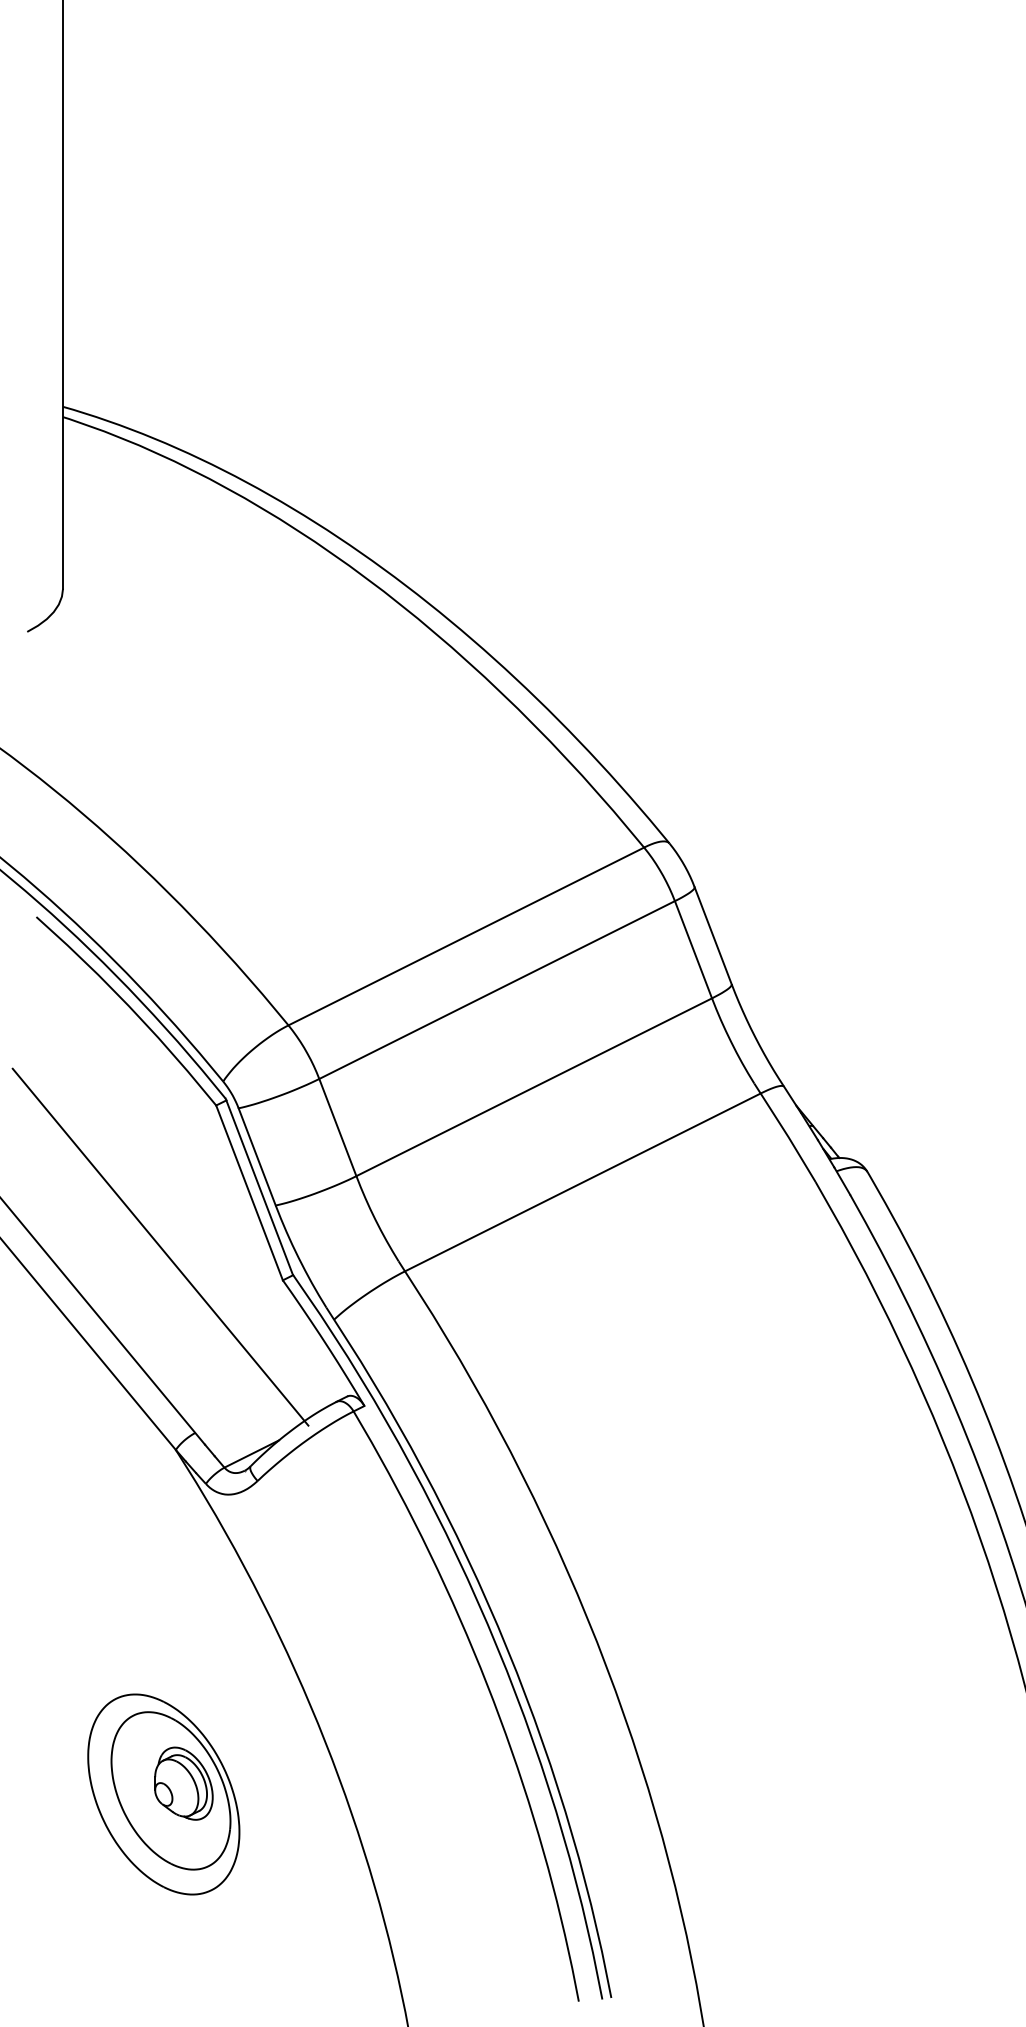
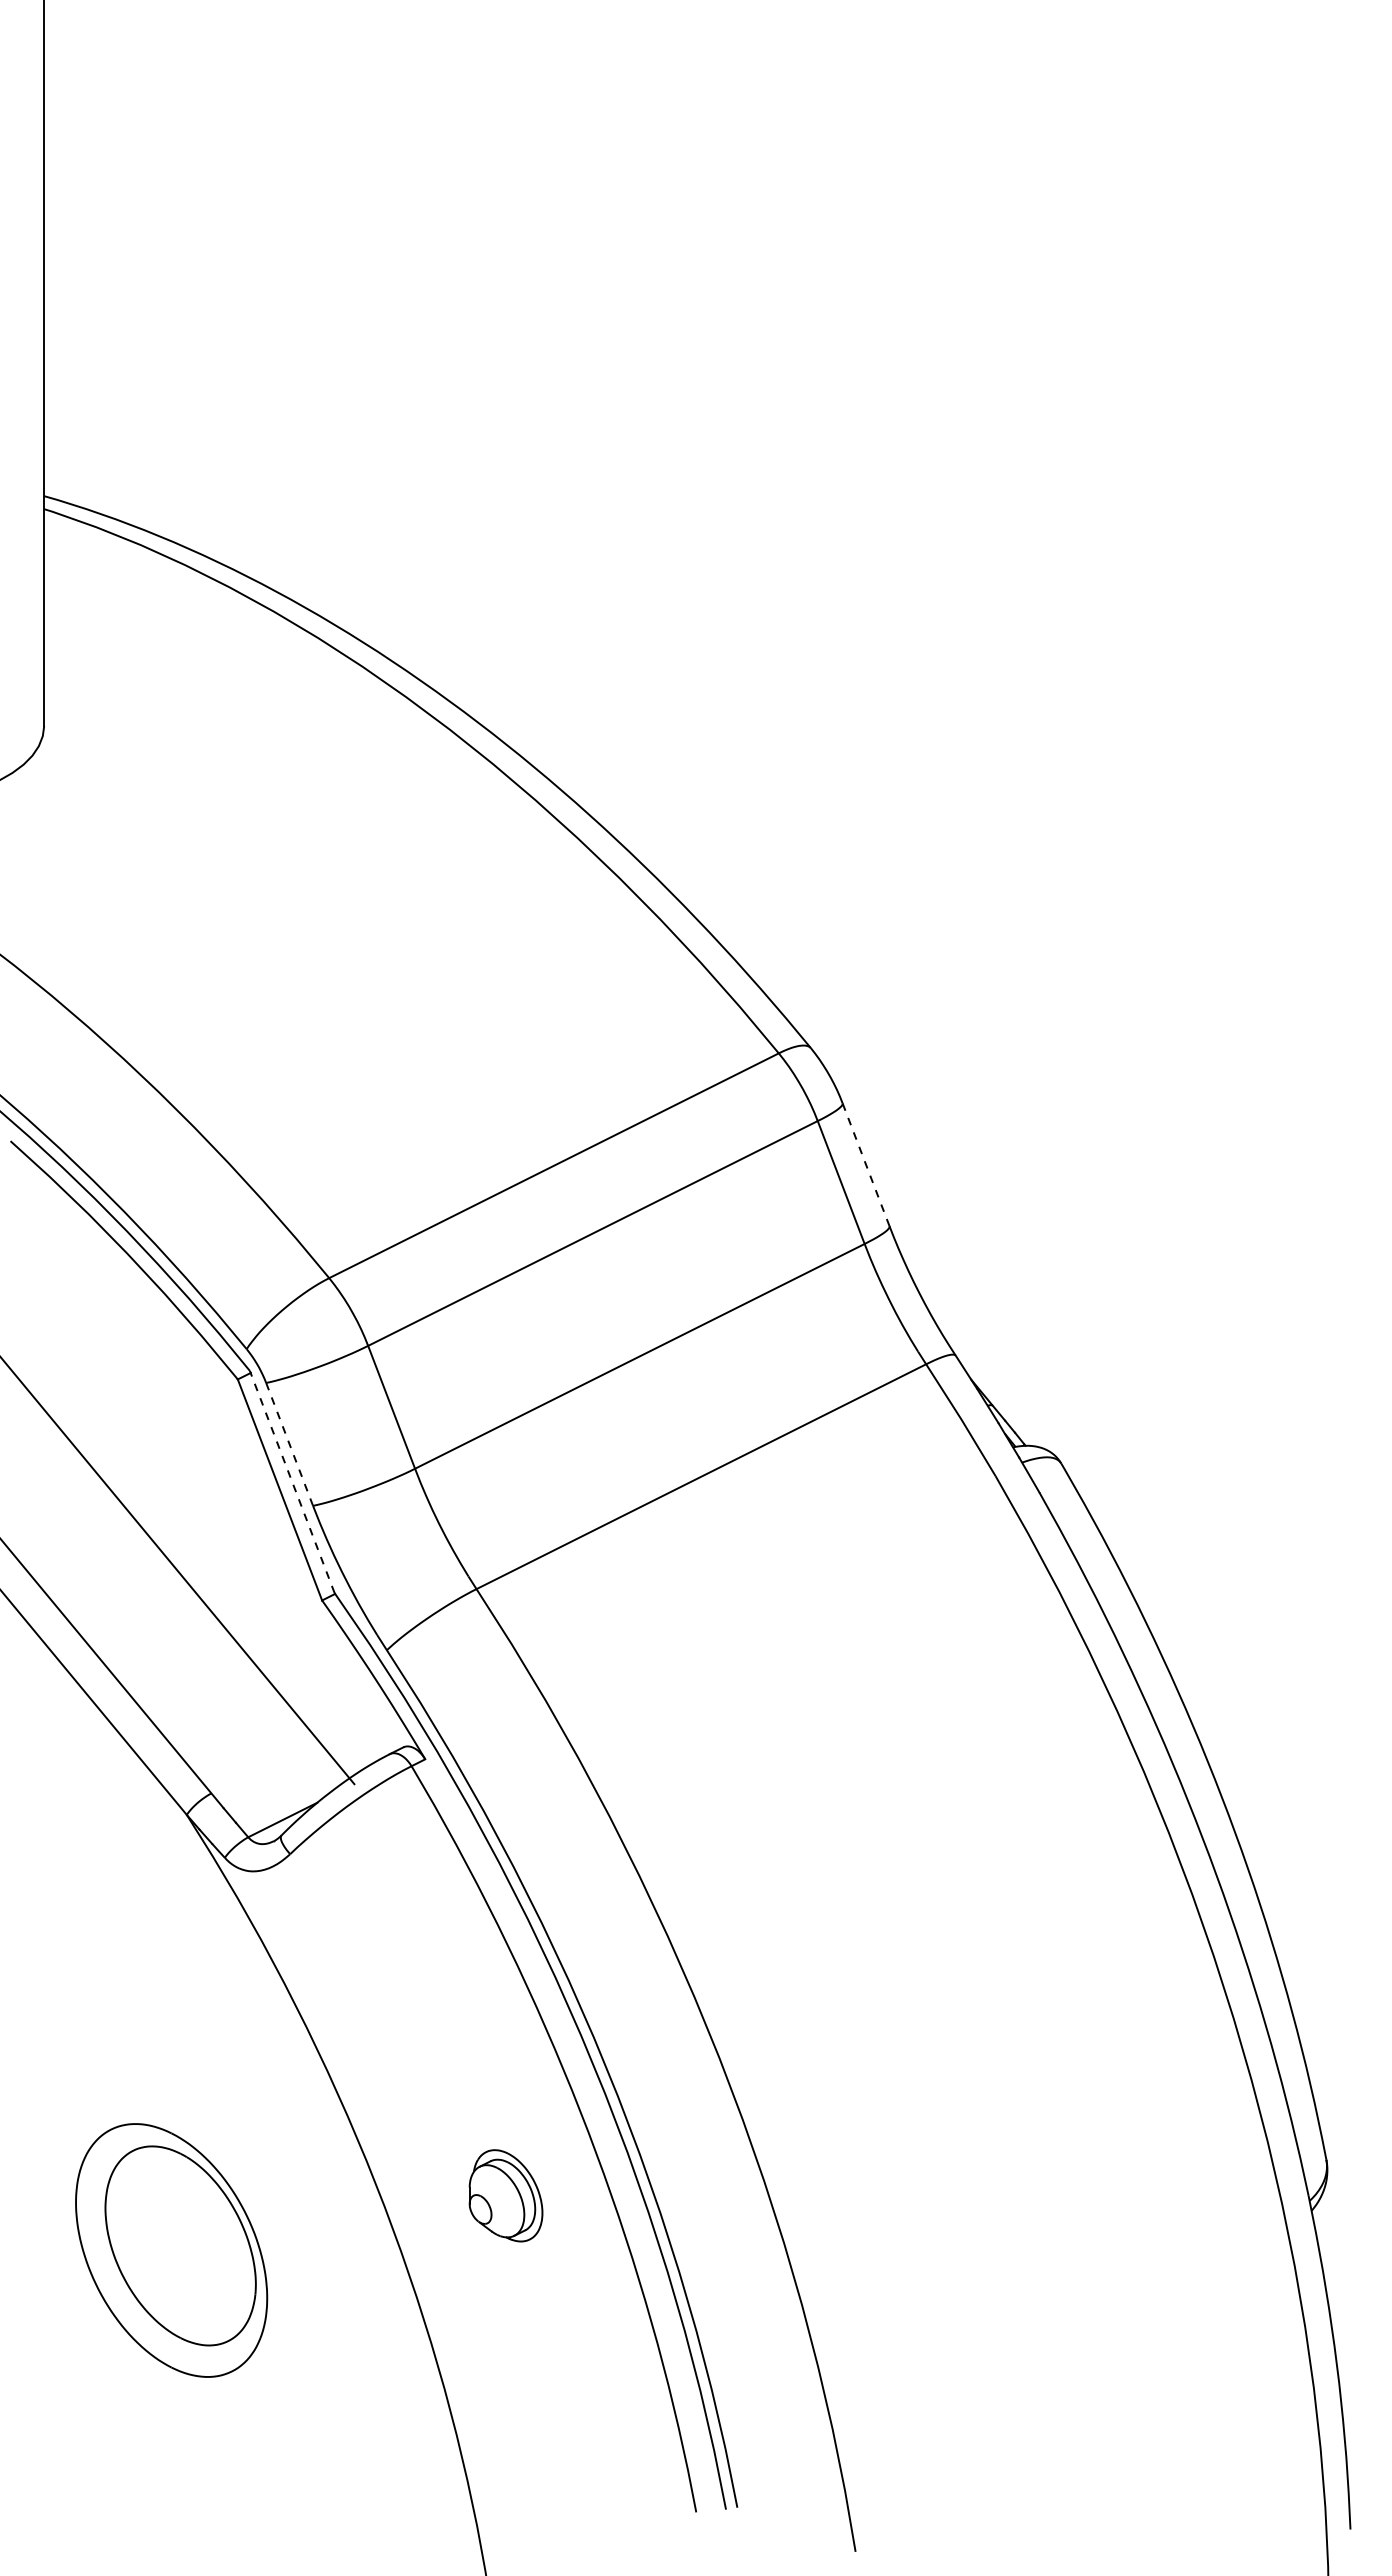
line: (713, 935) -> (866, 1164), solid -> dashed
line: (257, 1156) -> (289, 1444), solid -> dashed
line: (259, 1187) -> (292, 1482), solid -> dashed
part: (183, 1783) -> (505, 2195), moved

